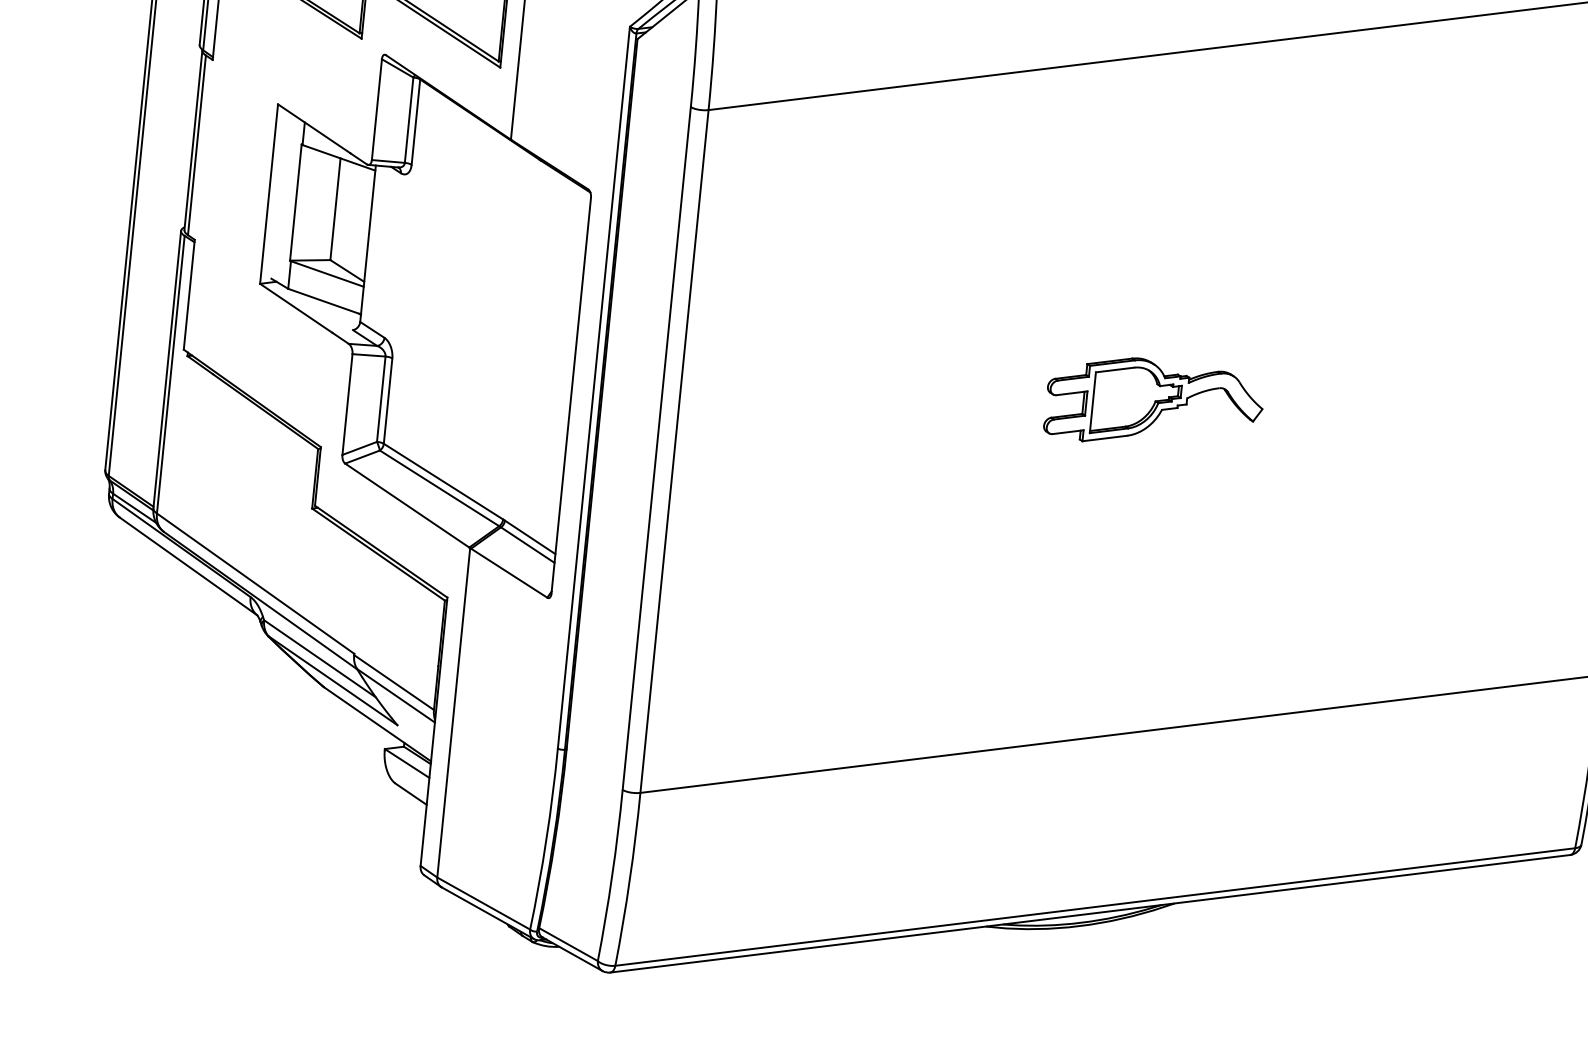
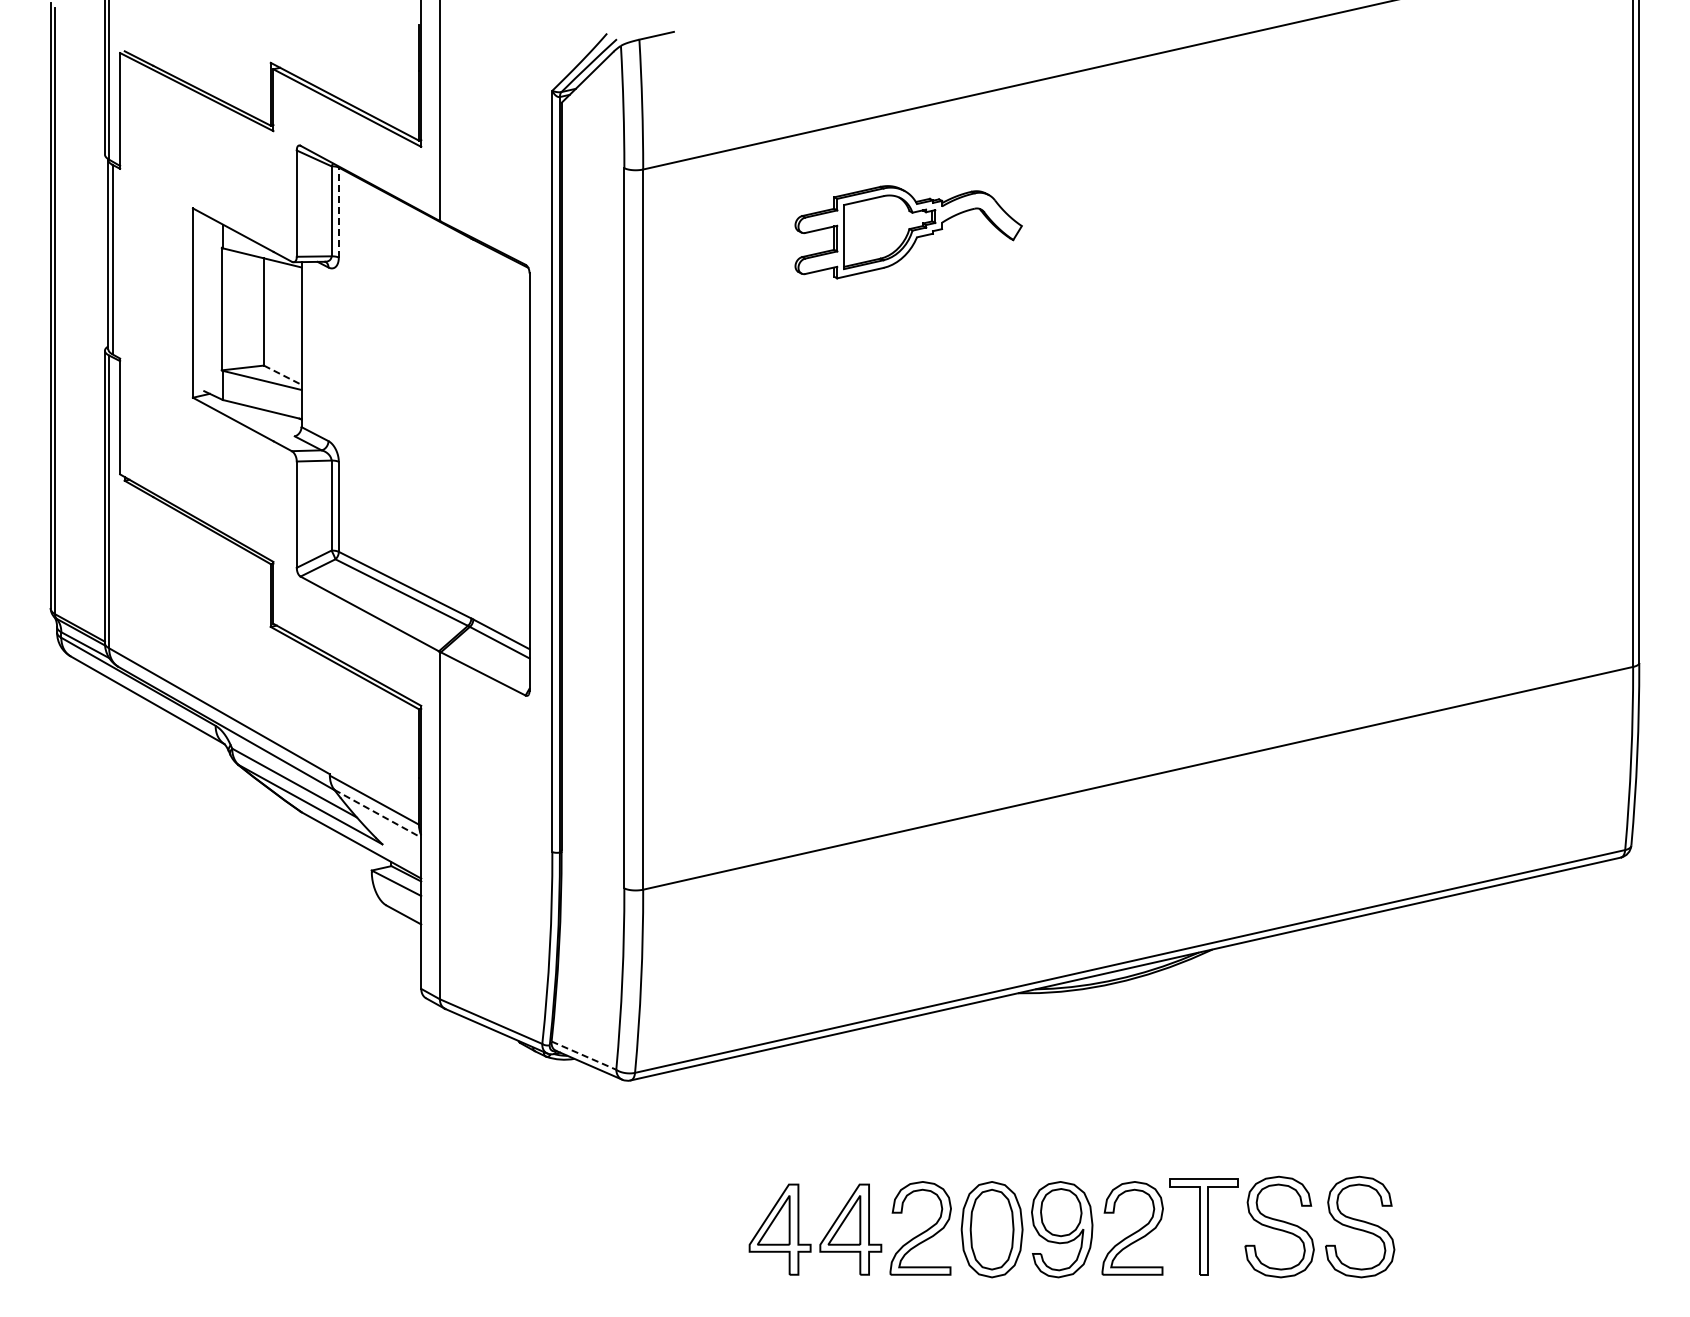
line: (415, 122) -> (338, 212), solid -> dashed
line: (348, 271) -> (283, 375), solid -> dashed
part: (1154, 404) -> (908, 232), moved
line: (395, 695) -> (377, 813), solid -> dashed
line: (569, 944) -> (584, 1055), solid -> dashed

